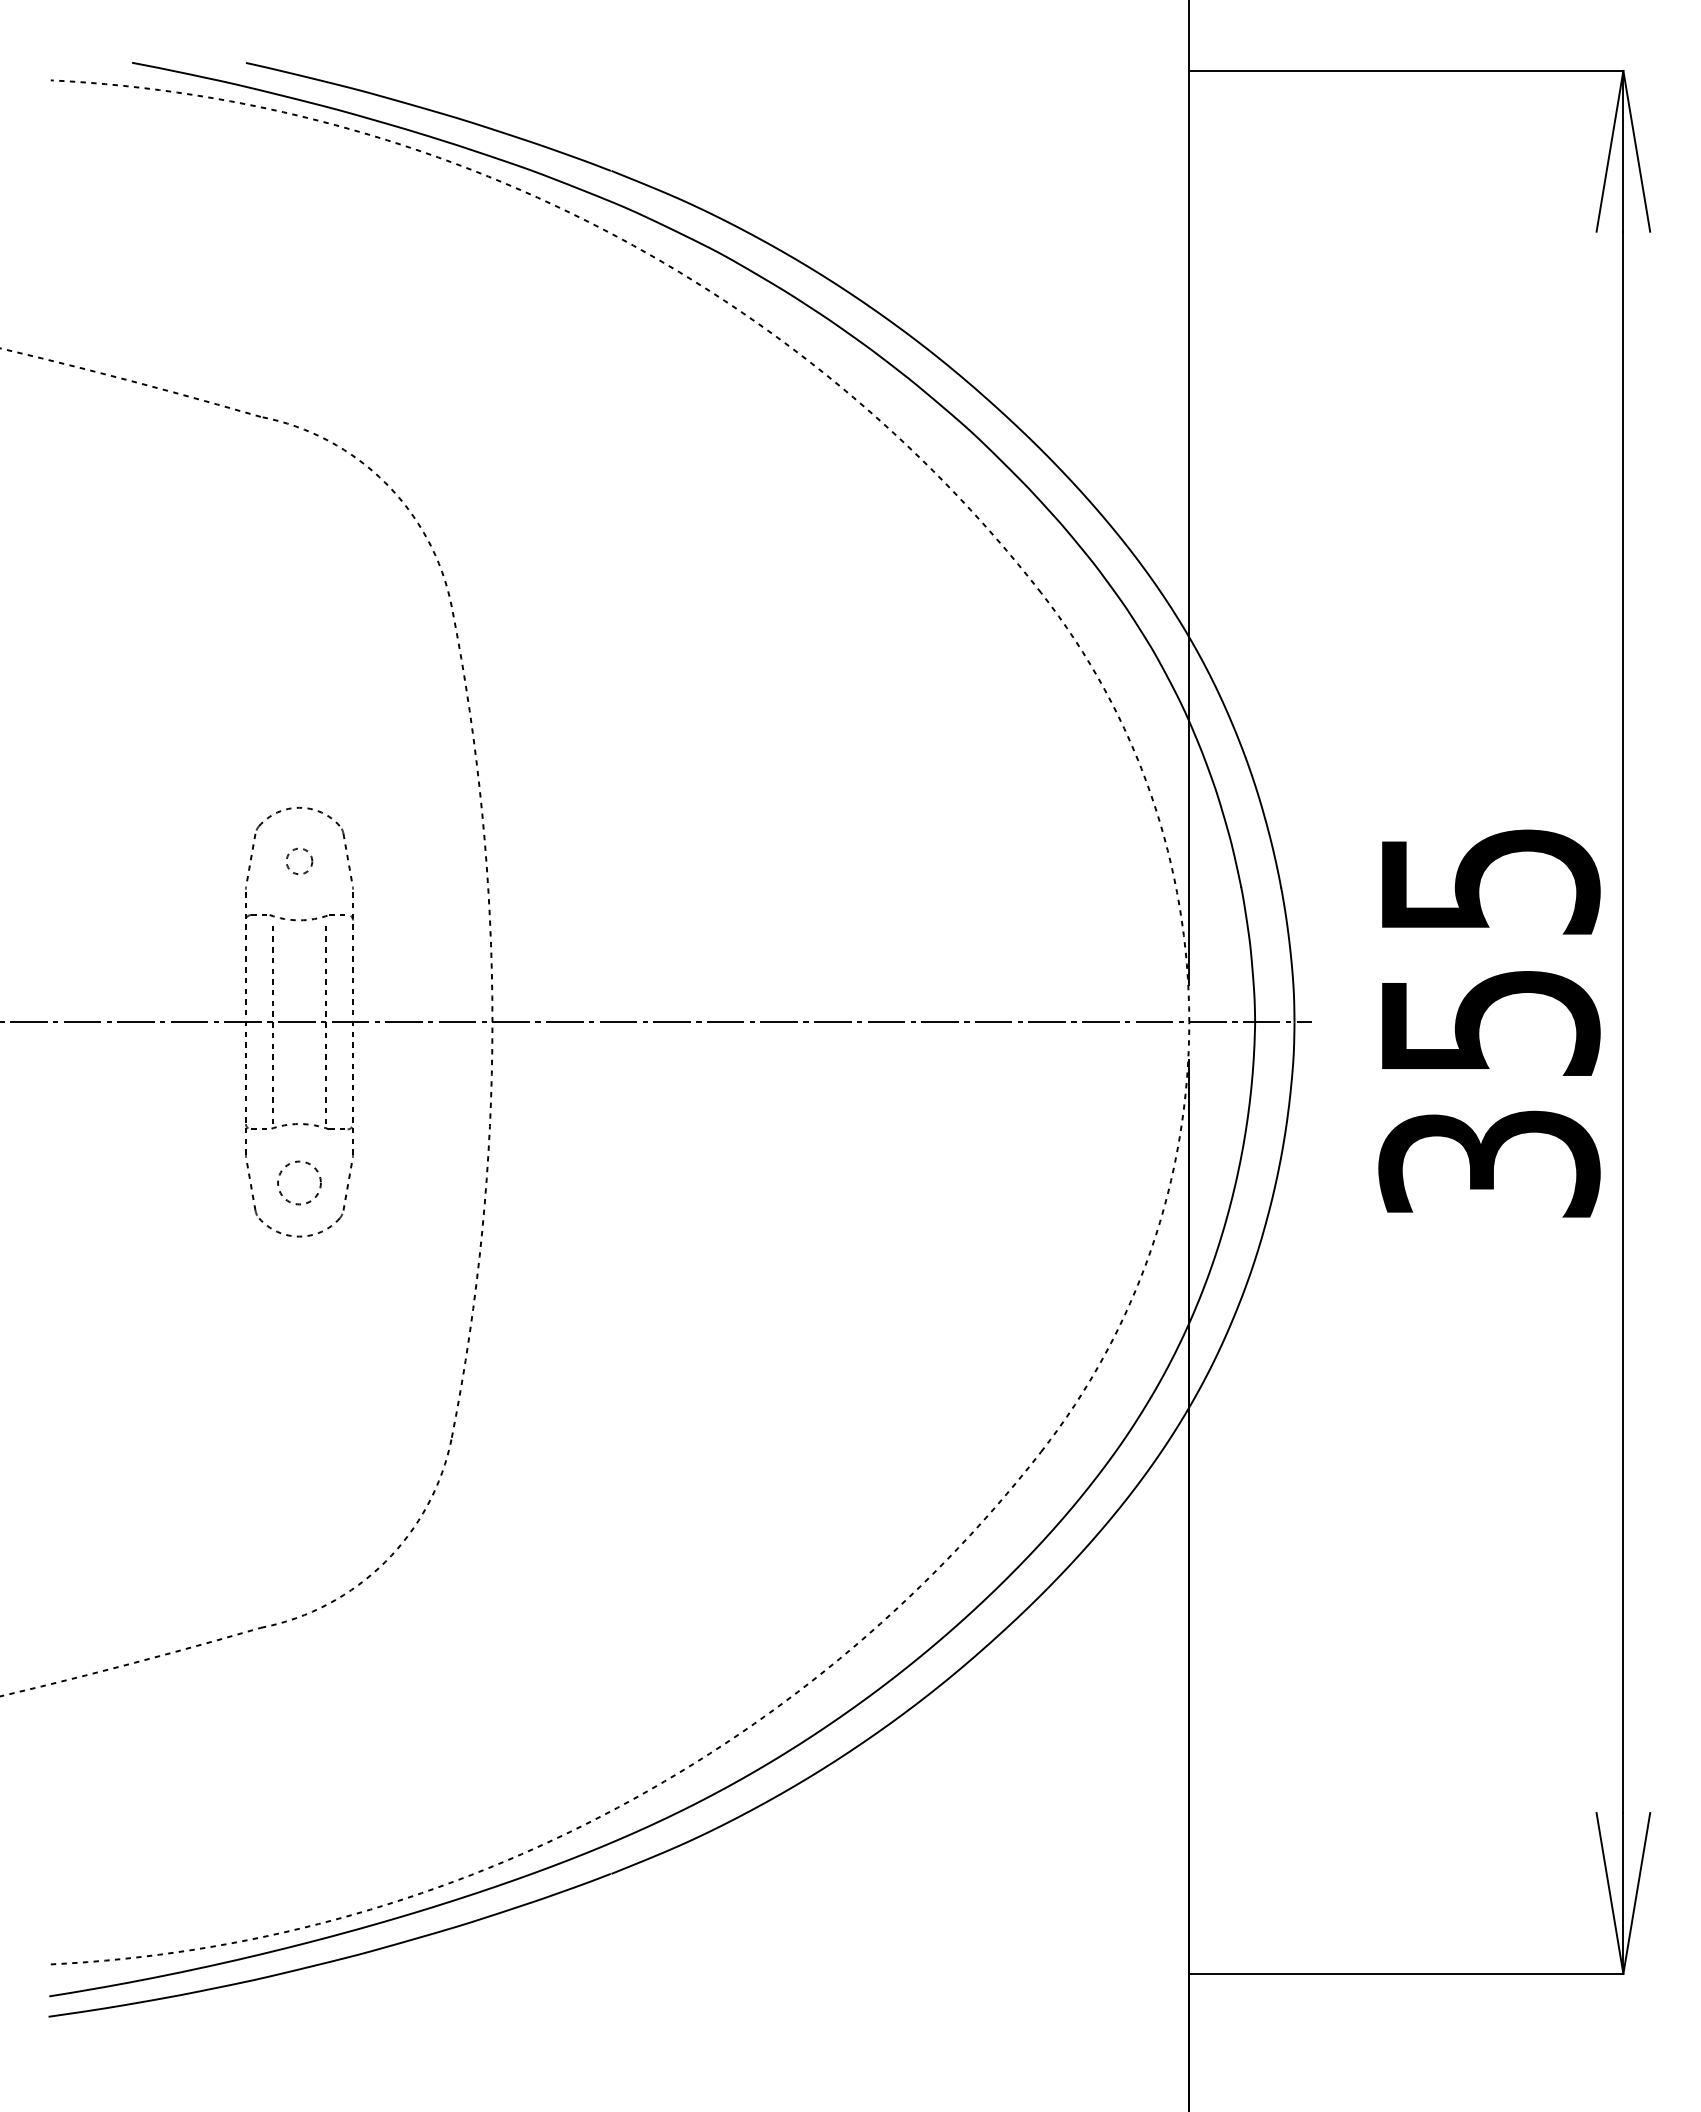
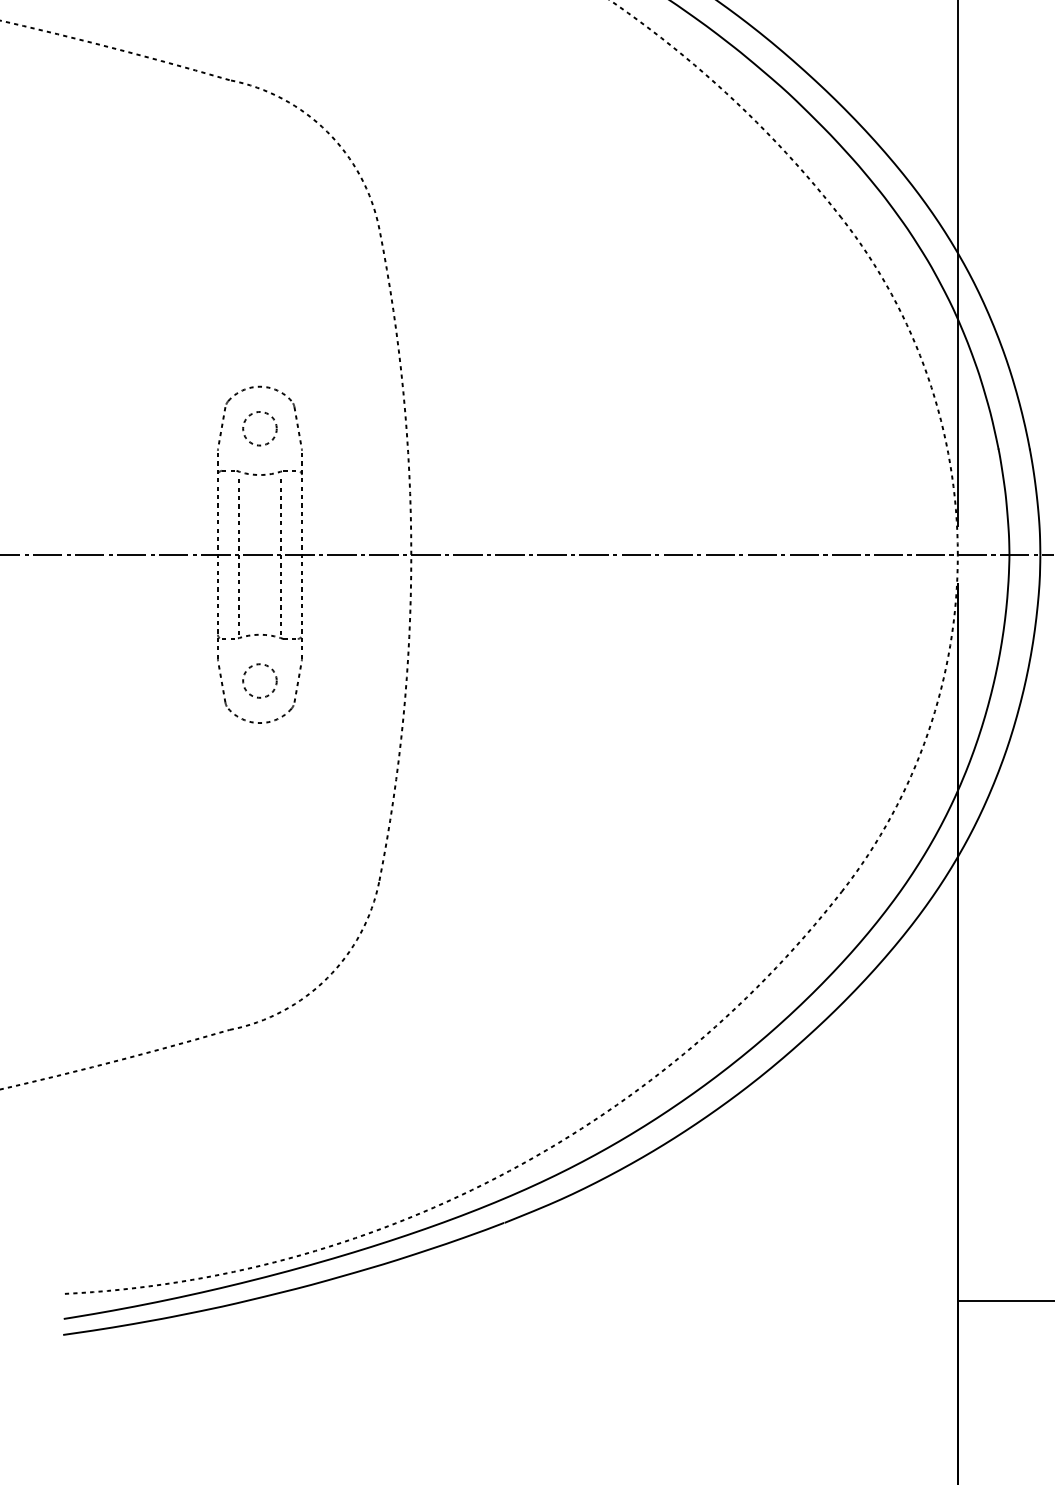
circle: (299, 861) -> (259, 428), size x1.67

